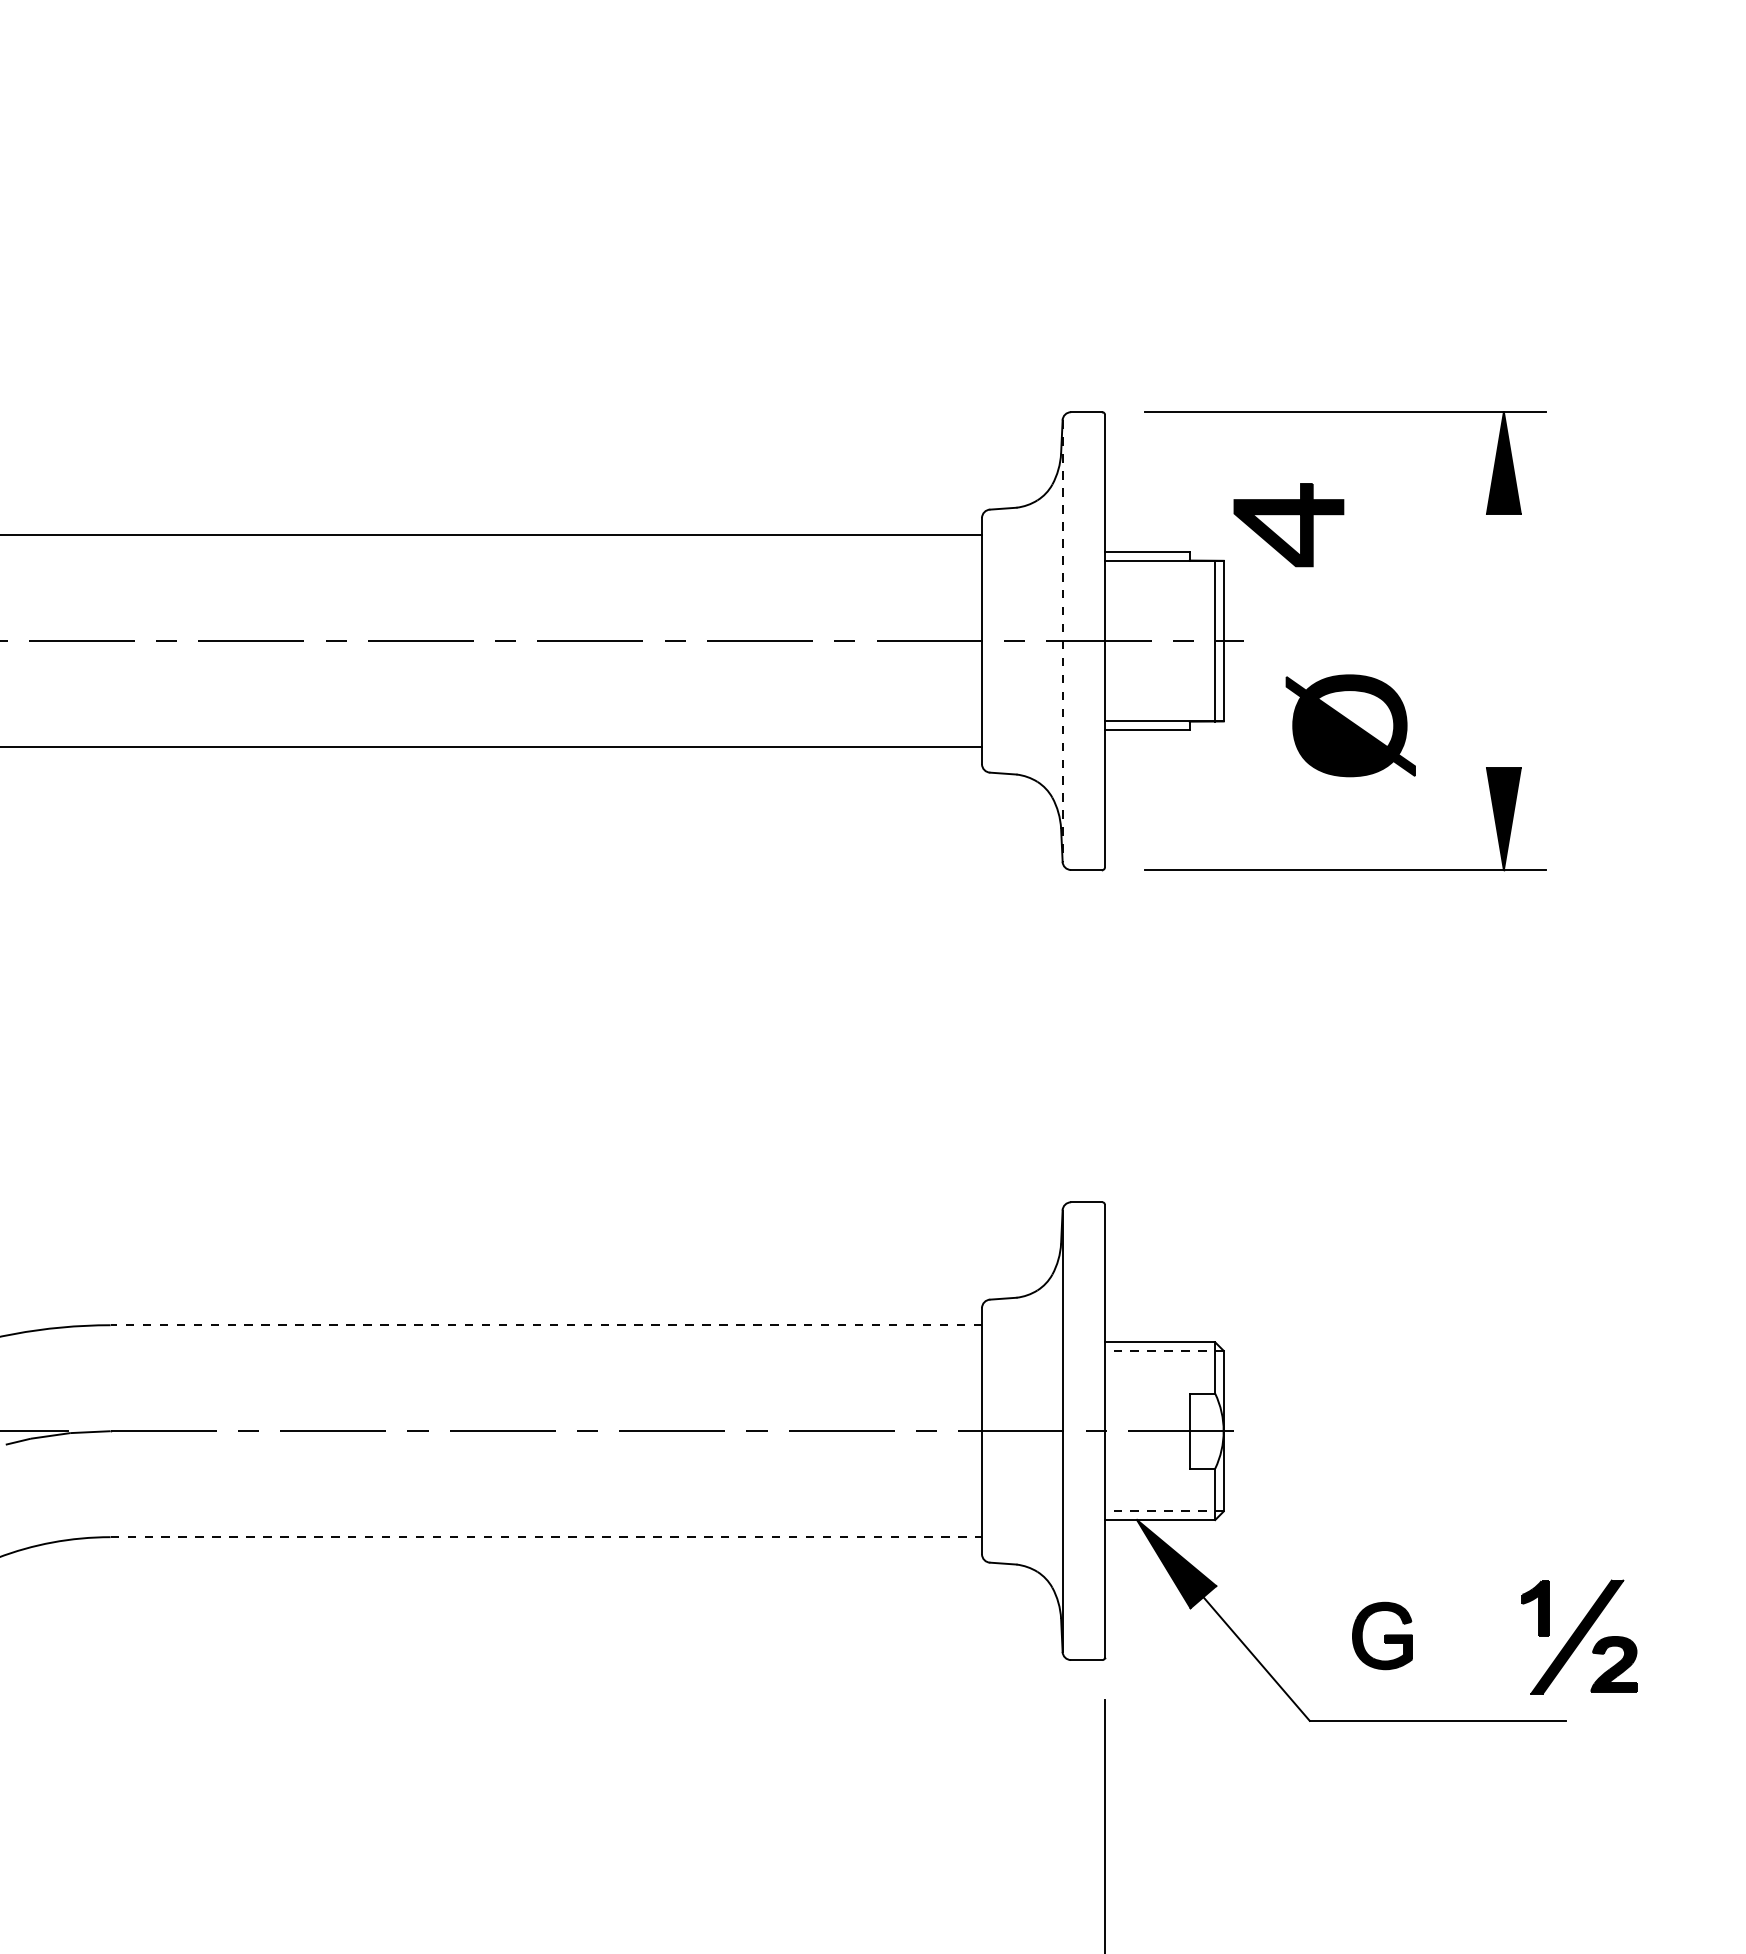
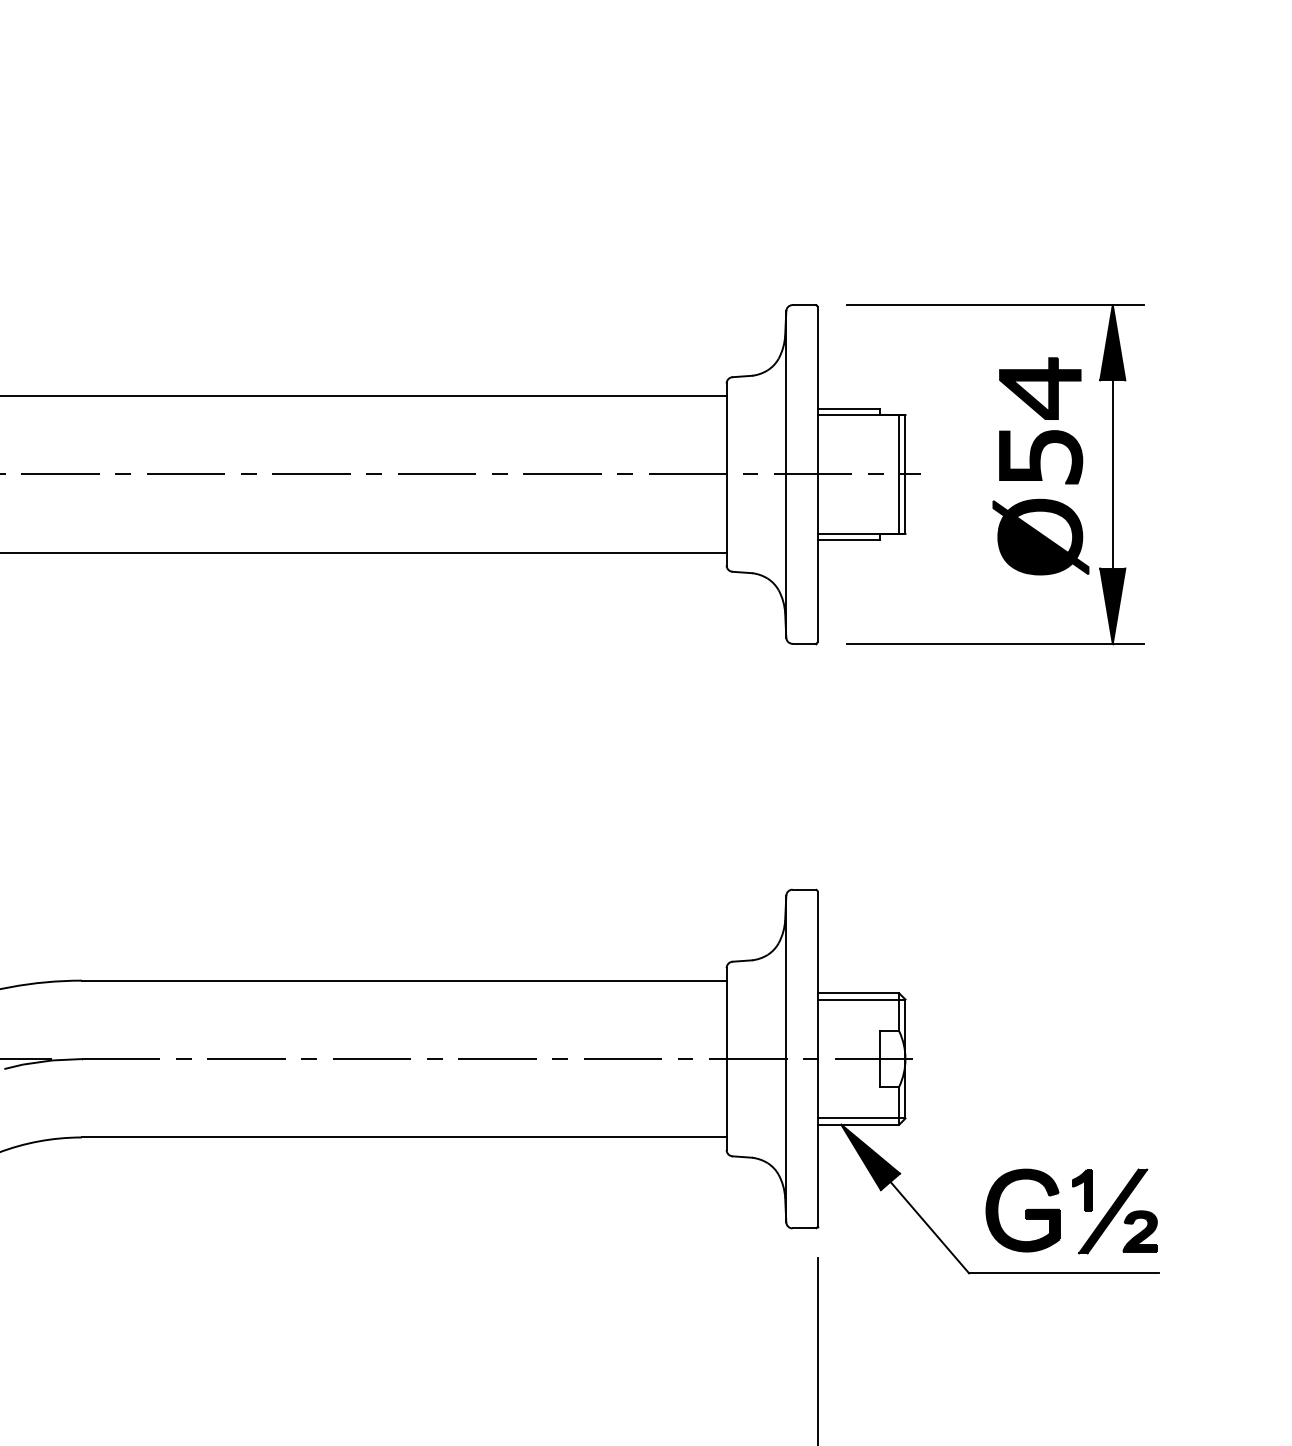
part: (1288, 525) -> (1039, 388), moved
part: (1406, 617) -> (1040, 457), added
line: (1503, 640) -> (1112, 474), added
line: (1062, 641) -> (786, 474), dashed -> solid
part: (1350, 725) -> (1040, 536), moved
line: (546, 1325) -> (404, 980), dashed -> solid
line: (1163, 1350) -> (860, 999), dashed -> solid
line: (1163, 1511) -> (860, 1118), dashed -> solid
line: (546, 1537) -> (404, 1137), dashed -> solid
part: (1382, 1635) -> (1022, 1210), size x1.67
part: (1579, 1636) -> (1114, 1210), moved

